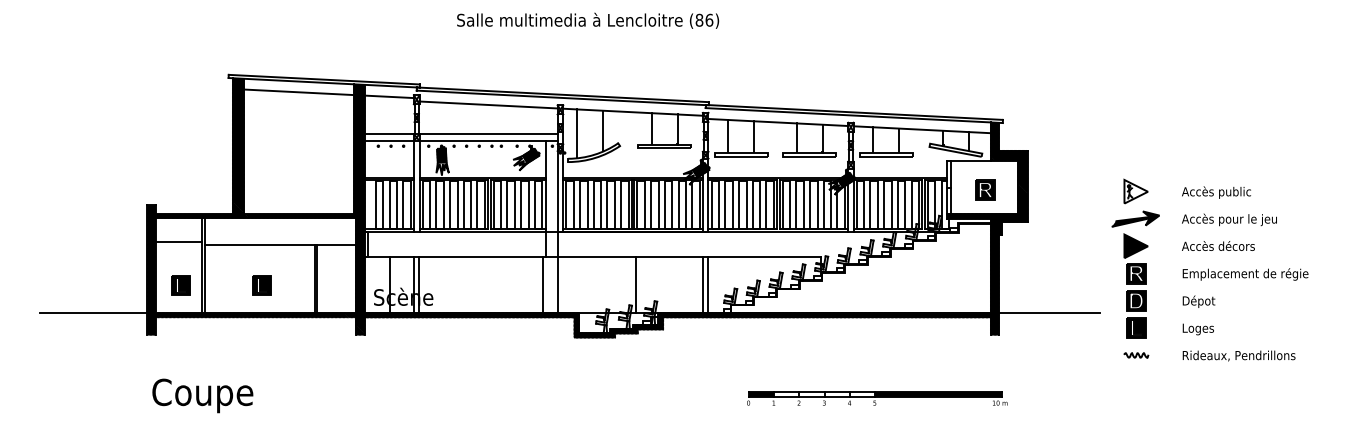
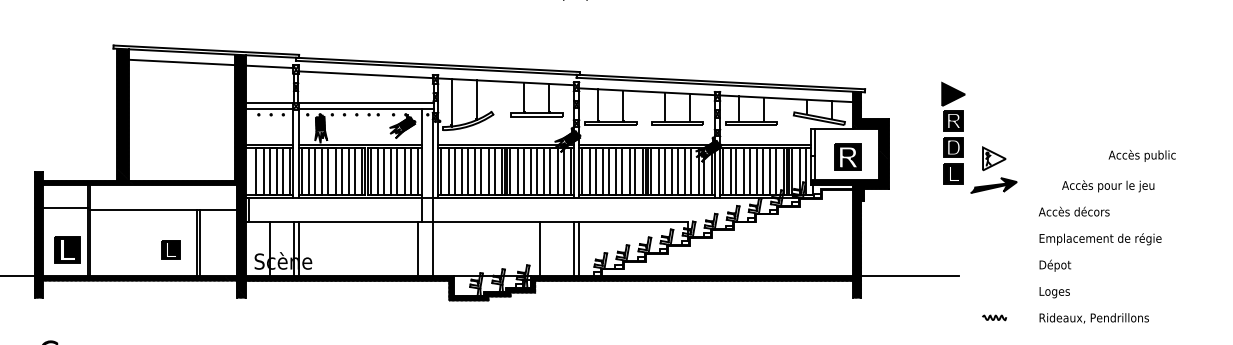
part: (985, 189) -> (848, 156), size x1.4
text: (1216, 192) -> (1142, 155), moved
text: (1229, 219) -> (1108, 185), moved
line: (636, 284) -> (540, 248), moved
part: (180, 285) -> (66, 249), size x1.4
part: (261, 285) -> (170, 249), moved
part: (1135, 285) -> (952, 132), moved

